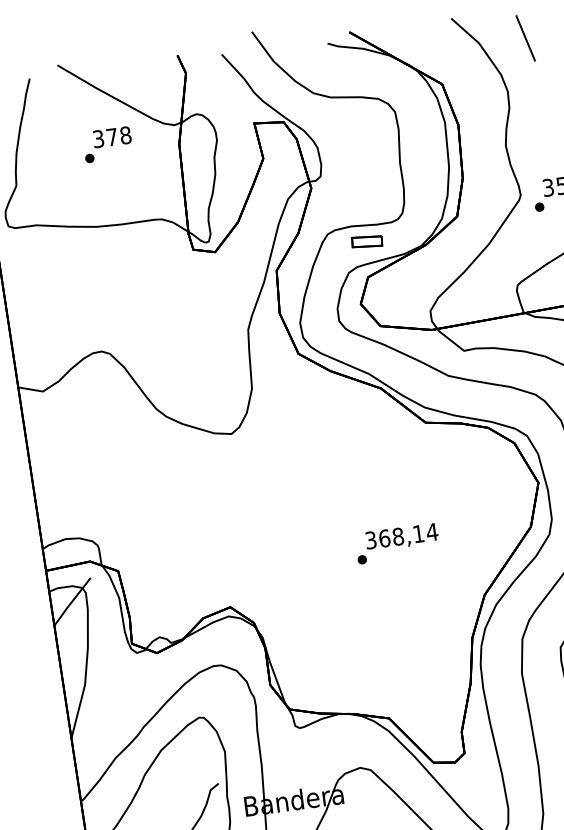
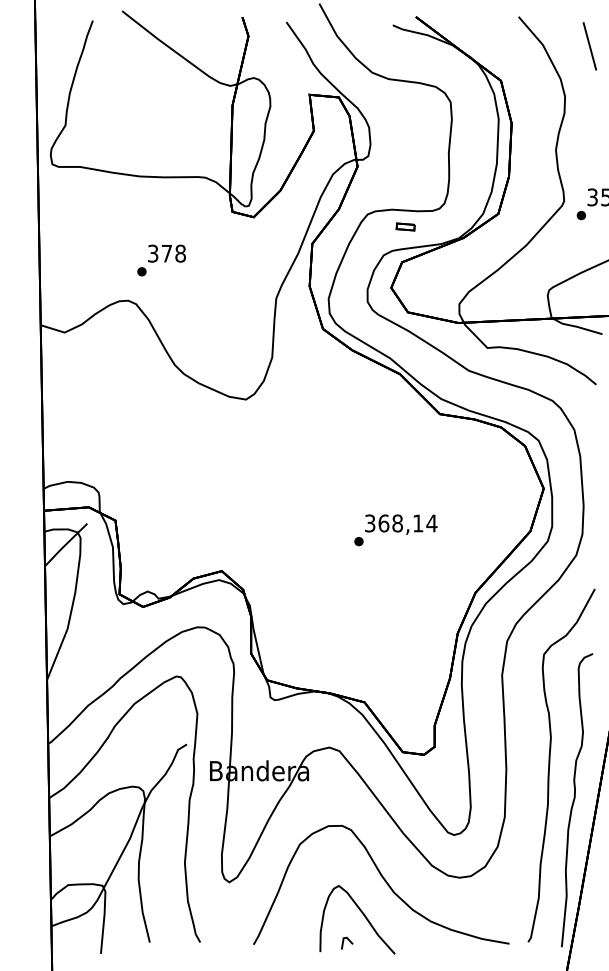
text: (107, 144) -> (161, 260), moved
part: (366, 241) -> (405, 226), size x0.6

